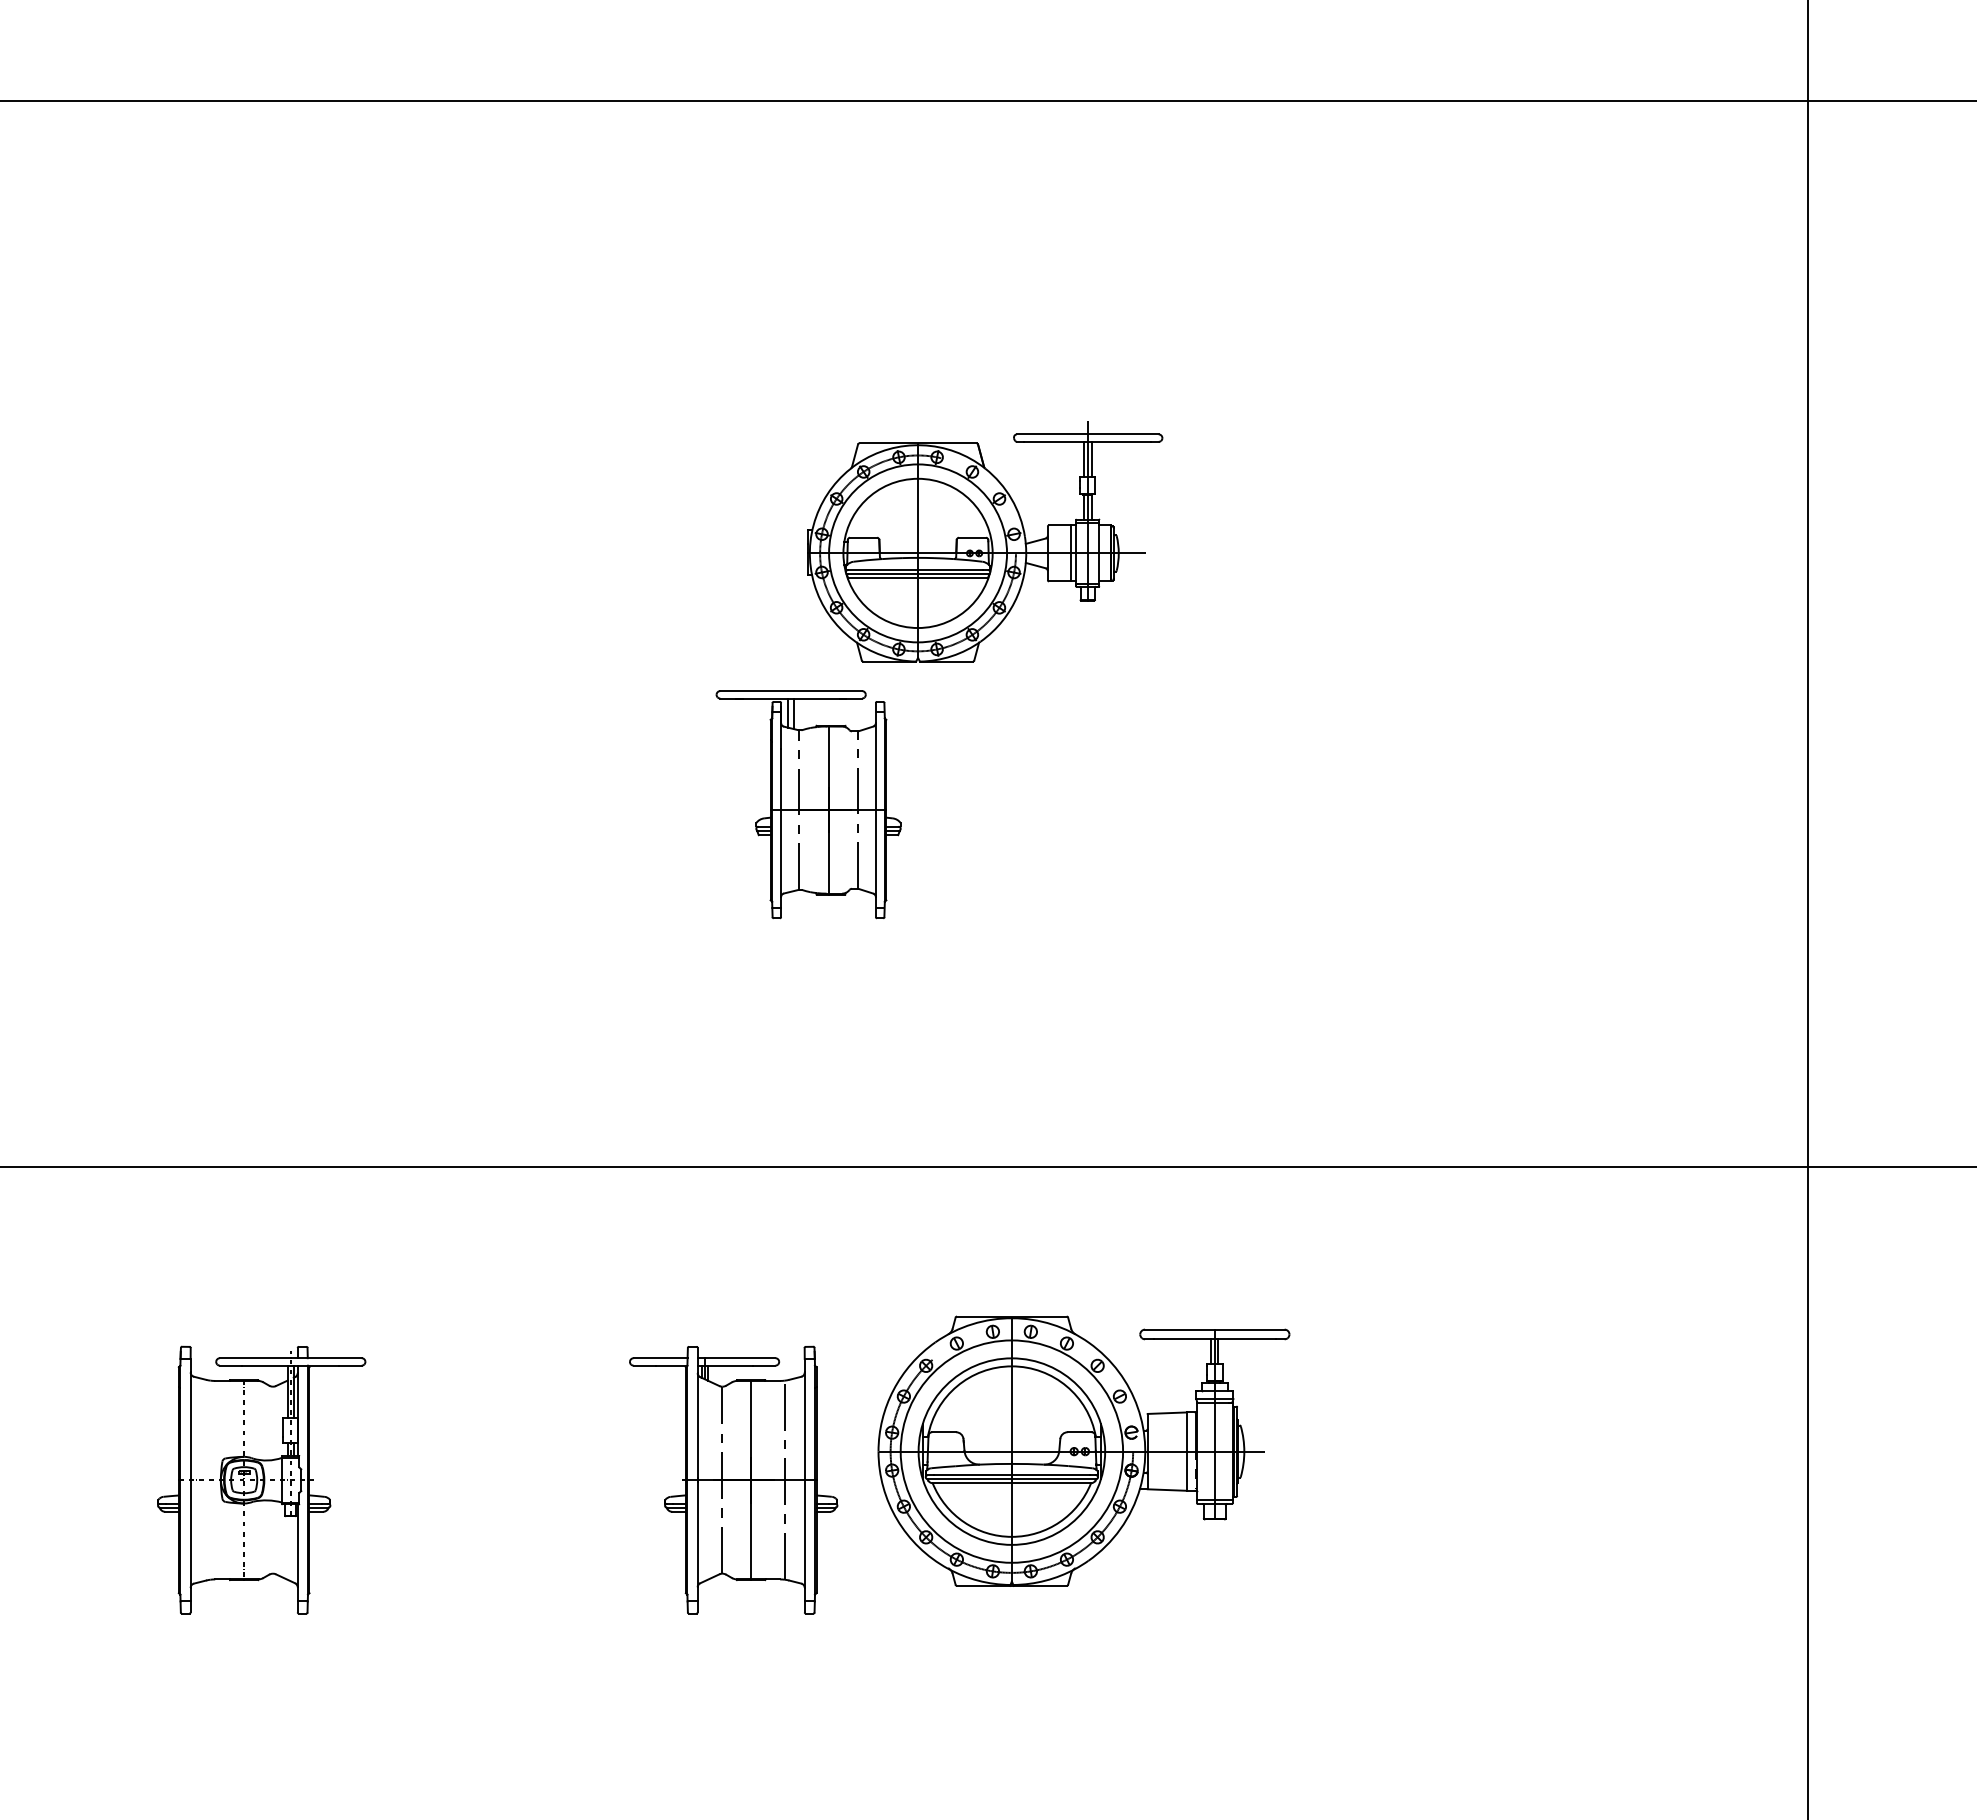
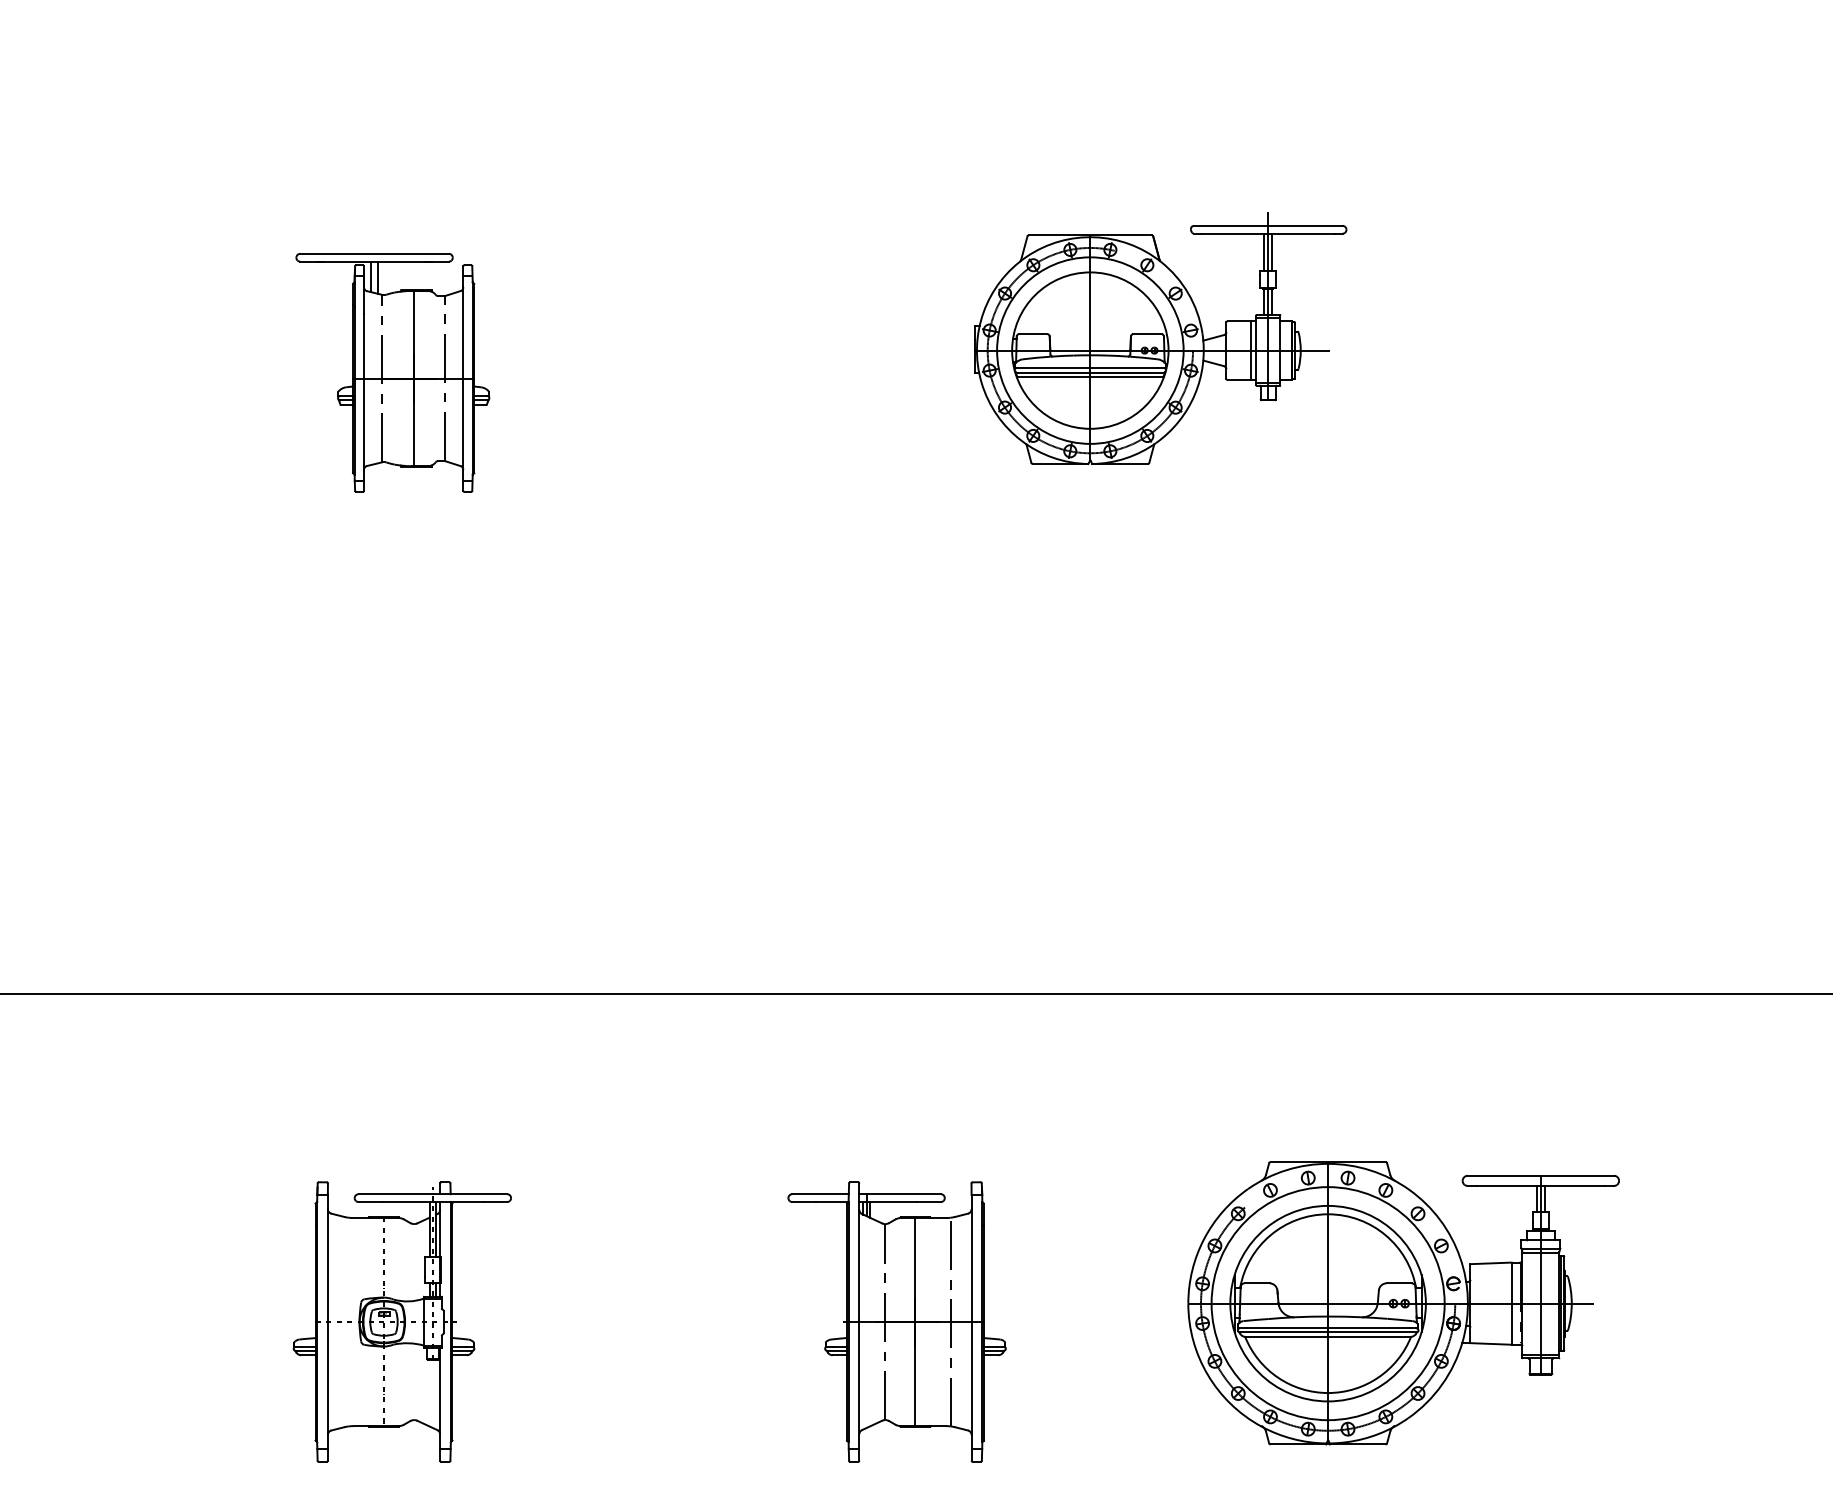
part: (808, 804) -> (392, 372), moved
part: (1083, 1450) -> (1403, 1302), moved

